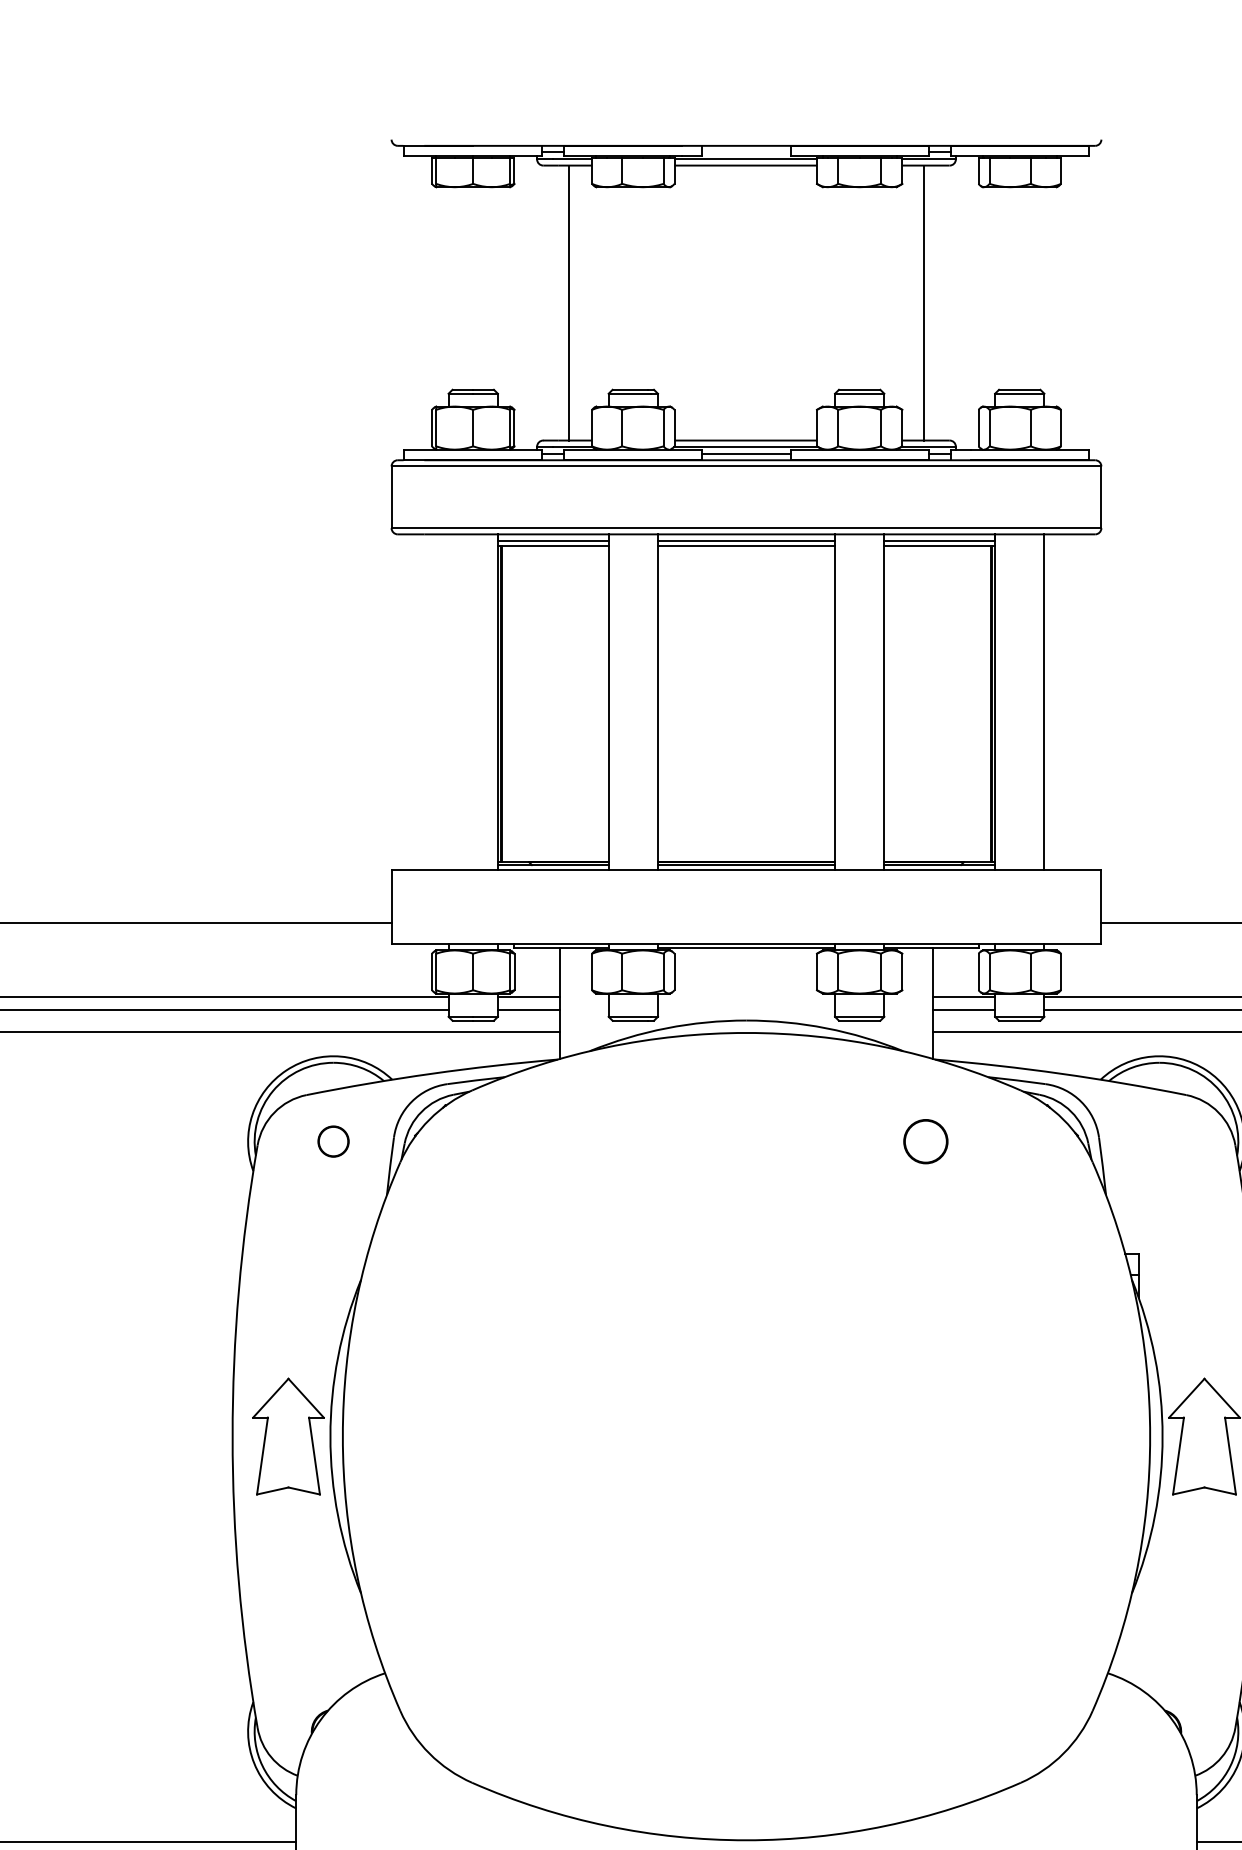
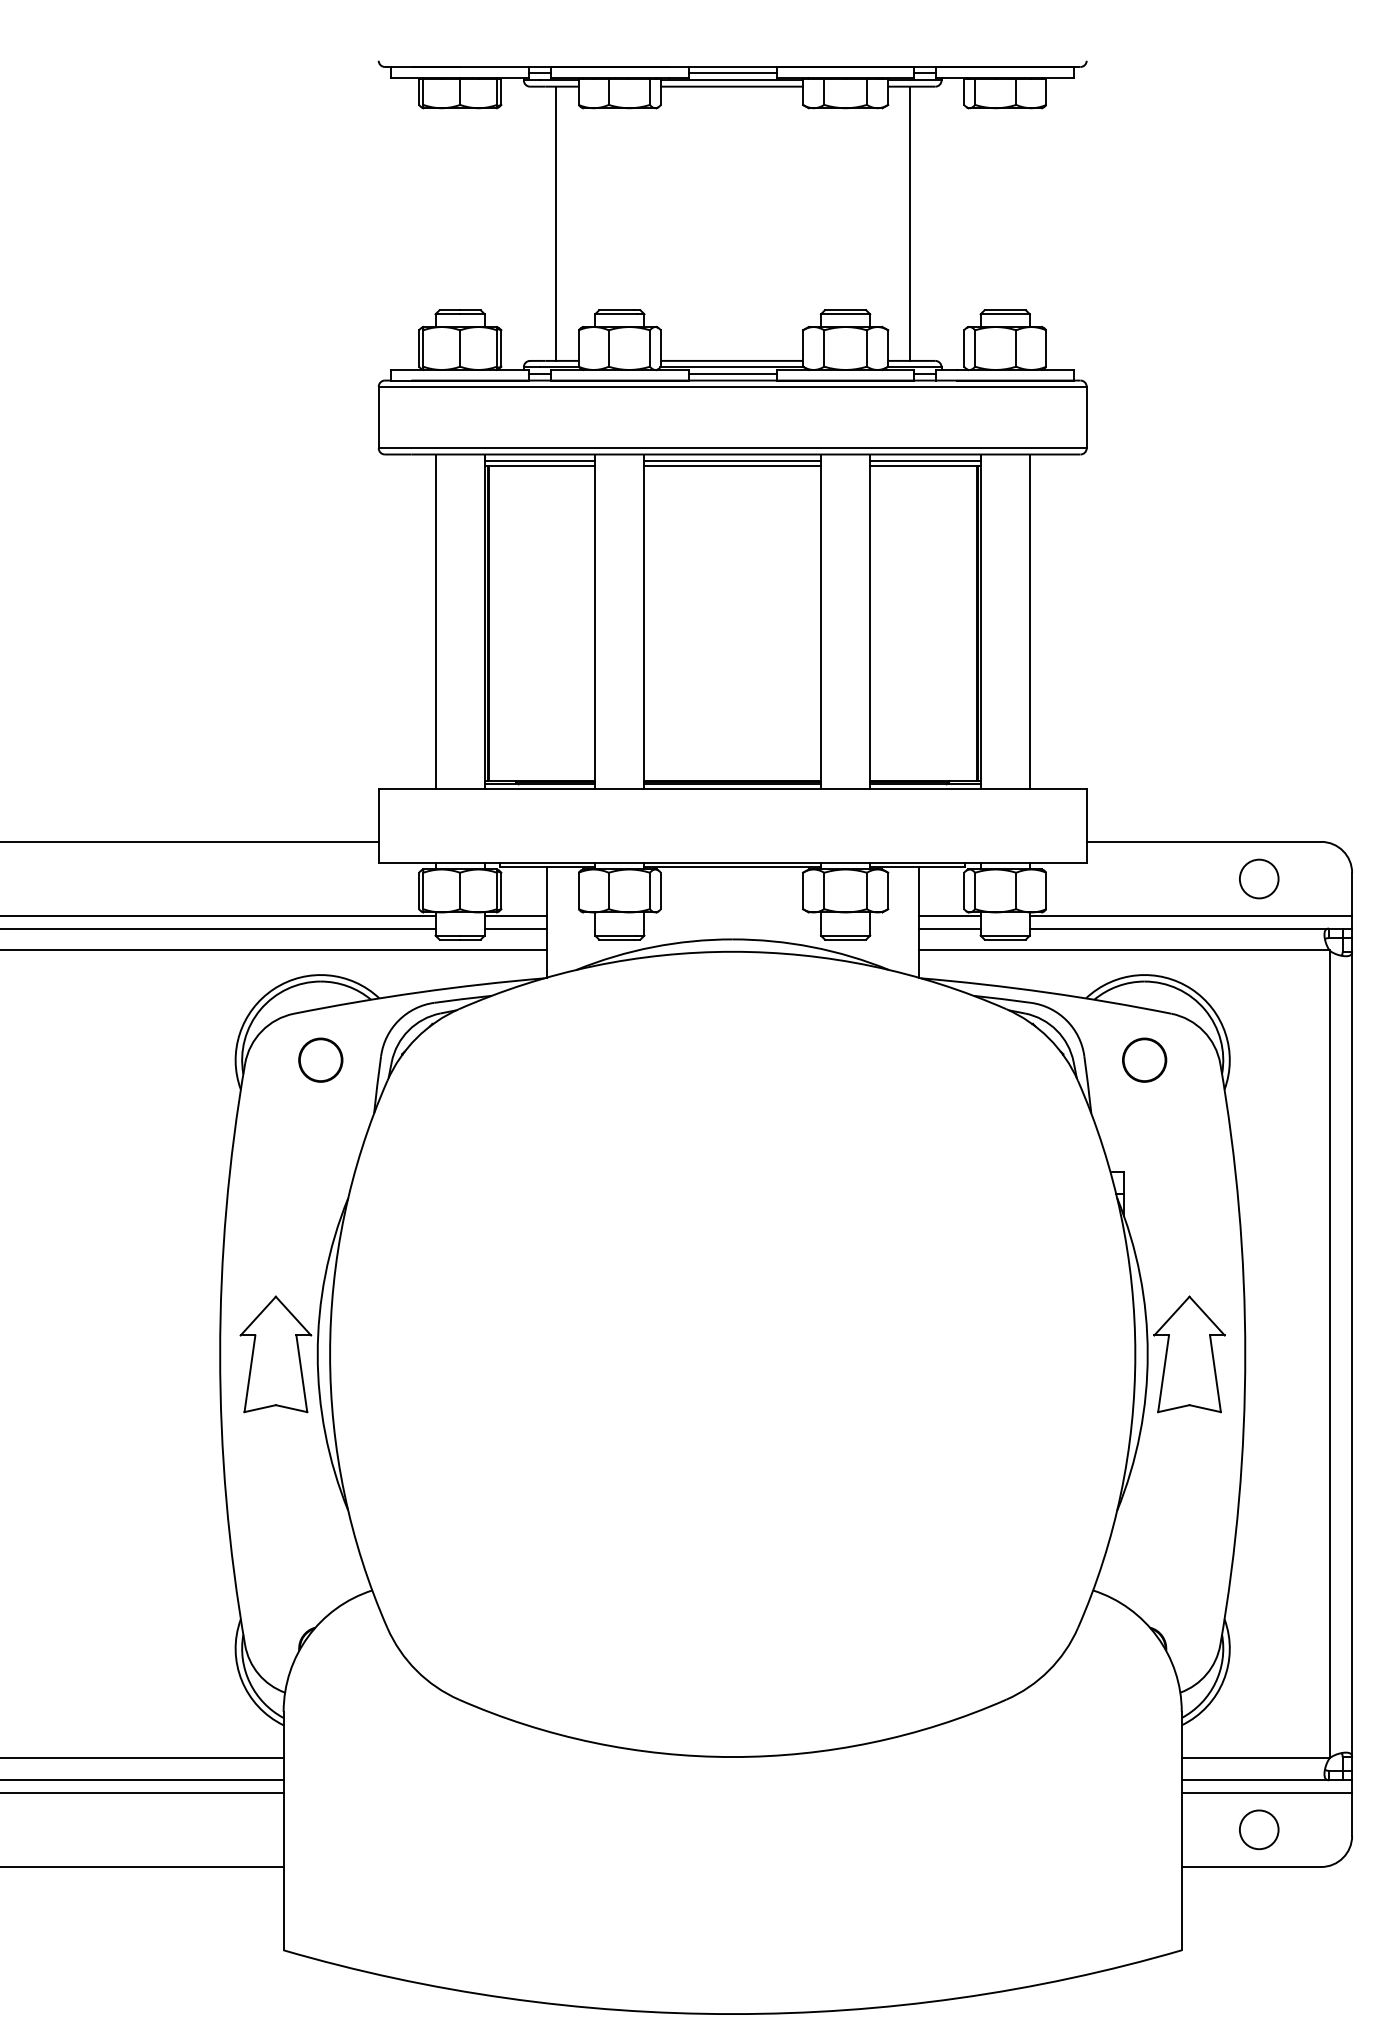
line: (746, 152) -> (732, 73), added
line: (448, 701) -> (435, 621), added
circle: (333, 1140) -> (320, 1059), size x1.43
circle: (925, 1140) -> (1144, 1059), moved

